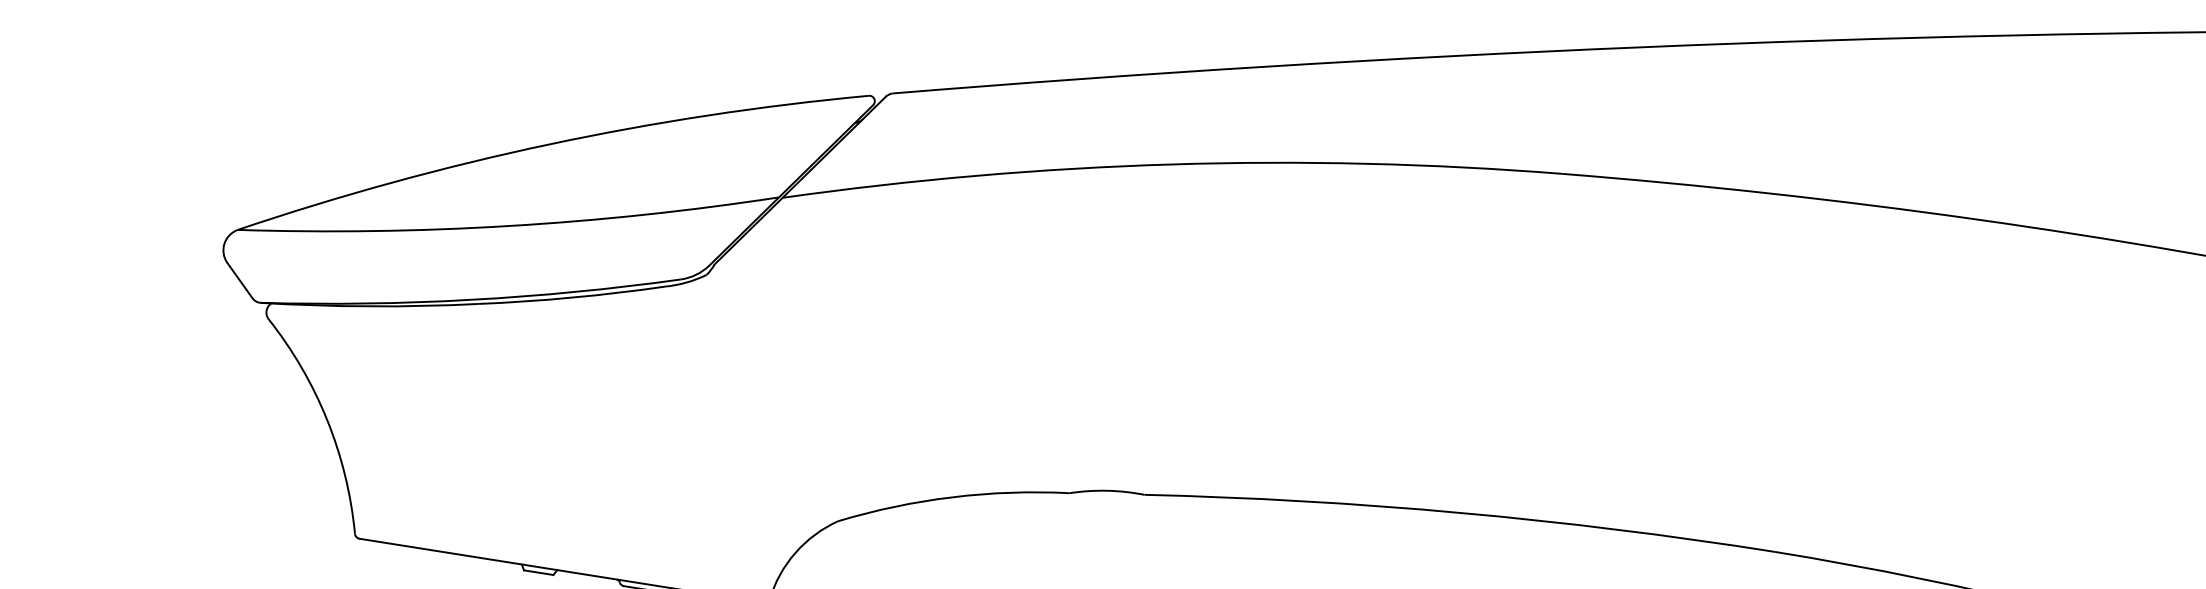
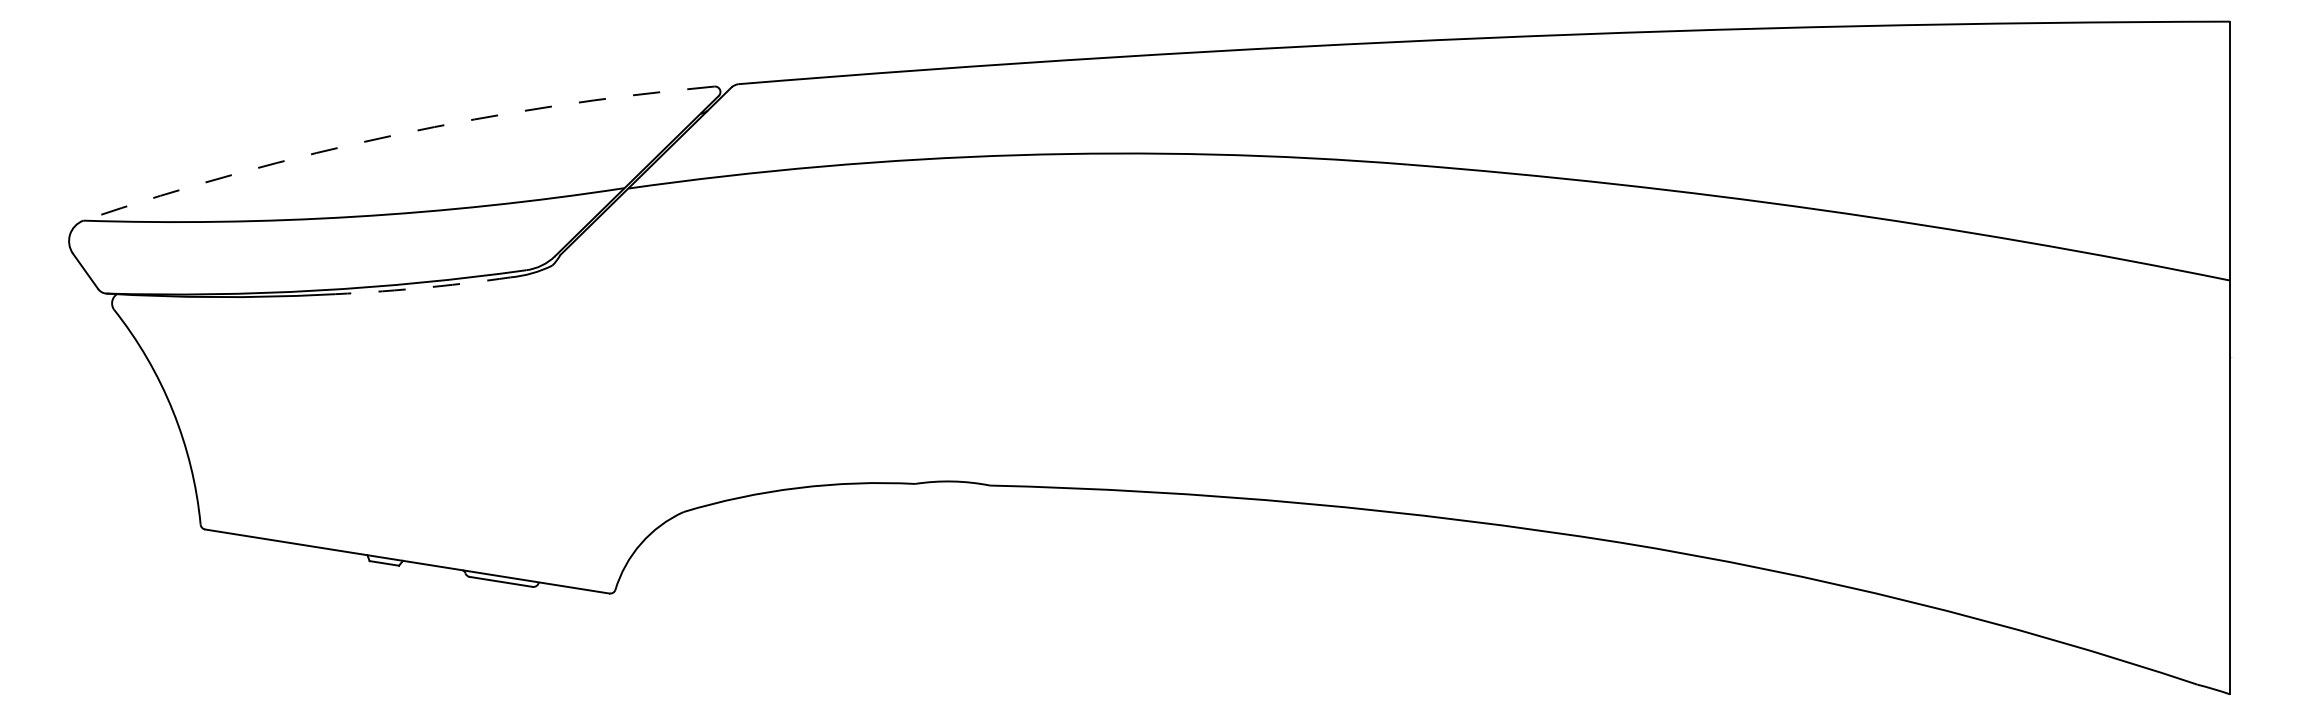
arc: (548, 144) -> (394, 135), solid -> dashed
arc: (571, 297) -> (417, 288), solid -> dashed

